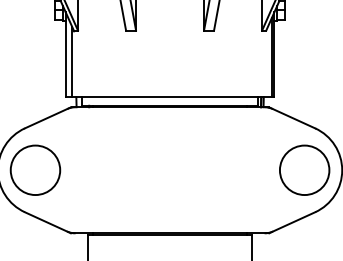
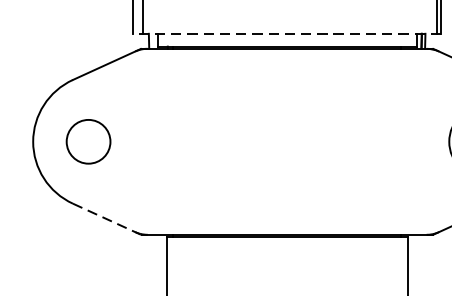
line: (169, 97) -> (286, 34), solid -> dashed
circle: (35, 170) -> (88, 142), size x0.6
line: (48, 222) -> (107, 218), solid -> dashed

